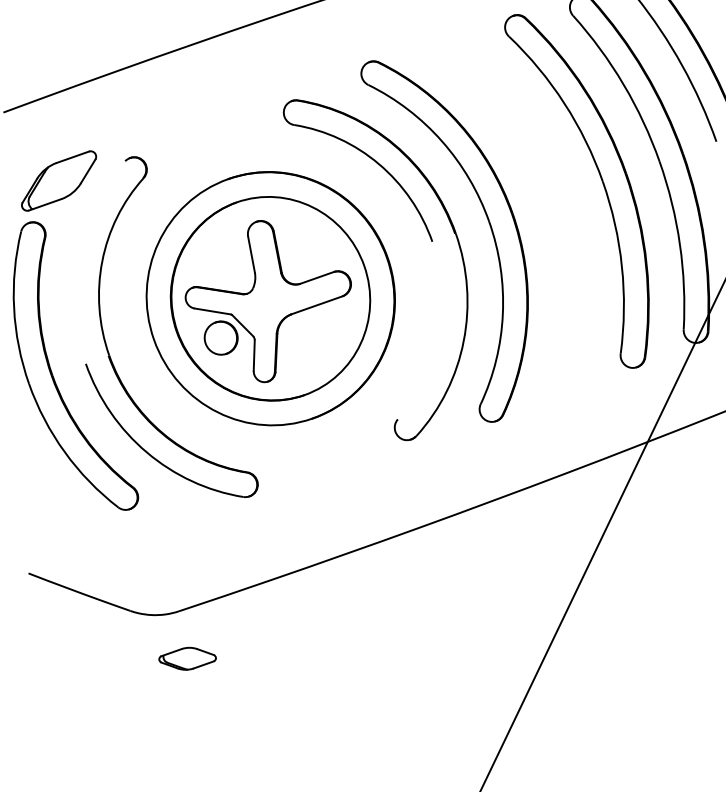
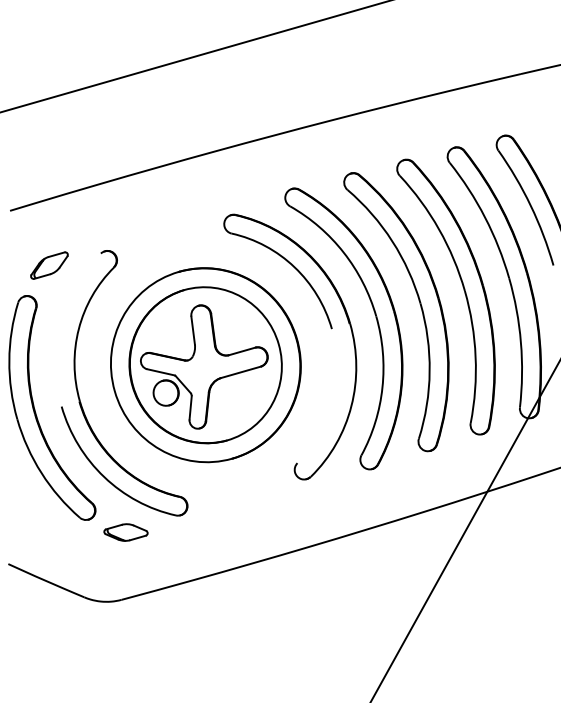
part: (59, 180) -> (49, 265), size x0.62
part: (544, 202) -> (419, 304), added
part: (186, 658) -> (125, 532), moved

